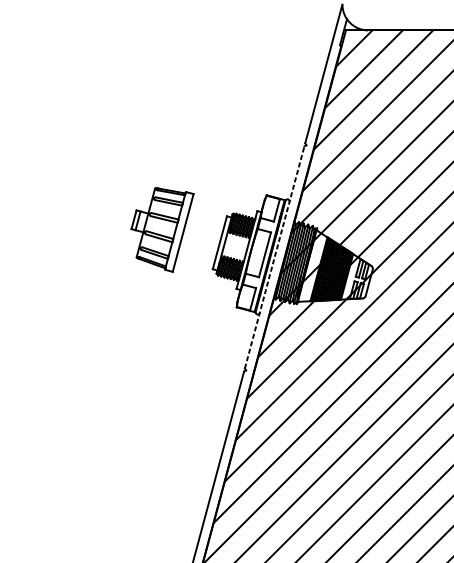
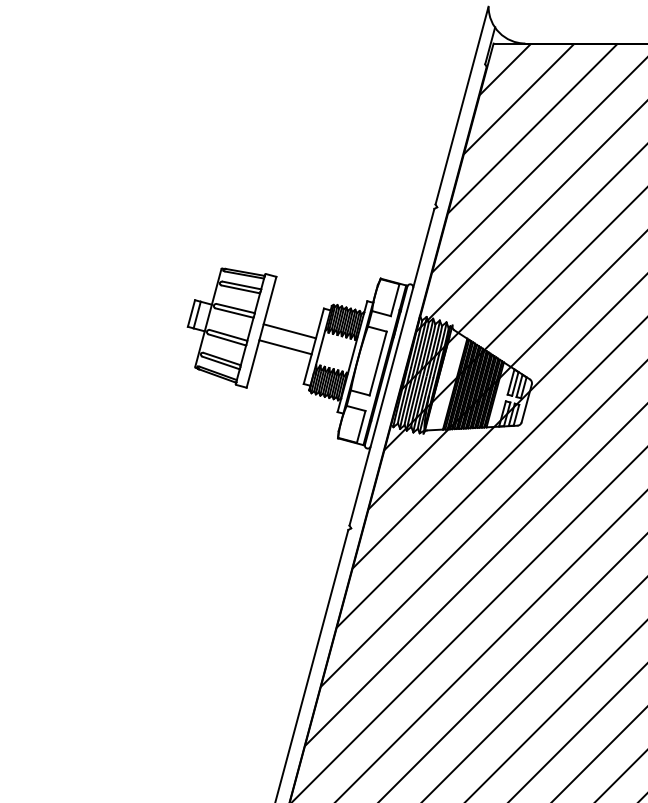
line: (202, 232) -> (289, 331), added
line: (199, 243) -> (285, 347), added
line: (274, 257) -> (391, 367), dashed -> solid

